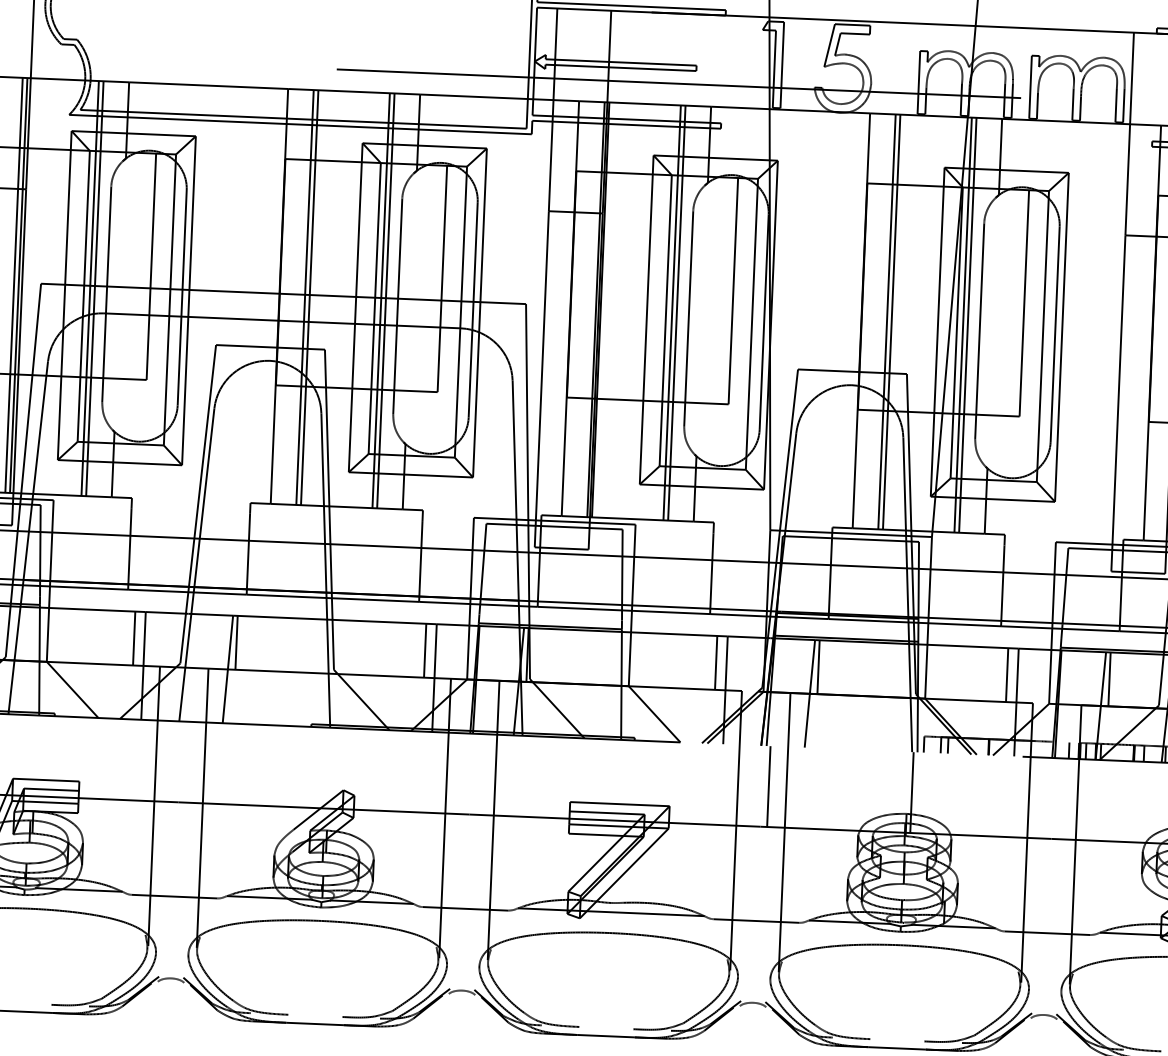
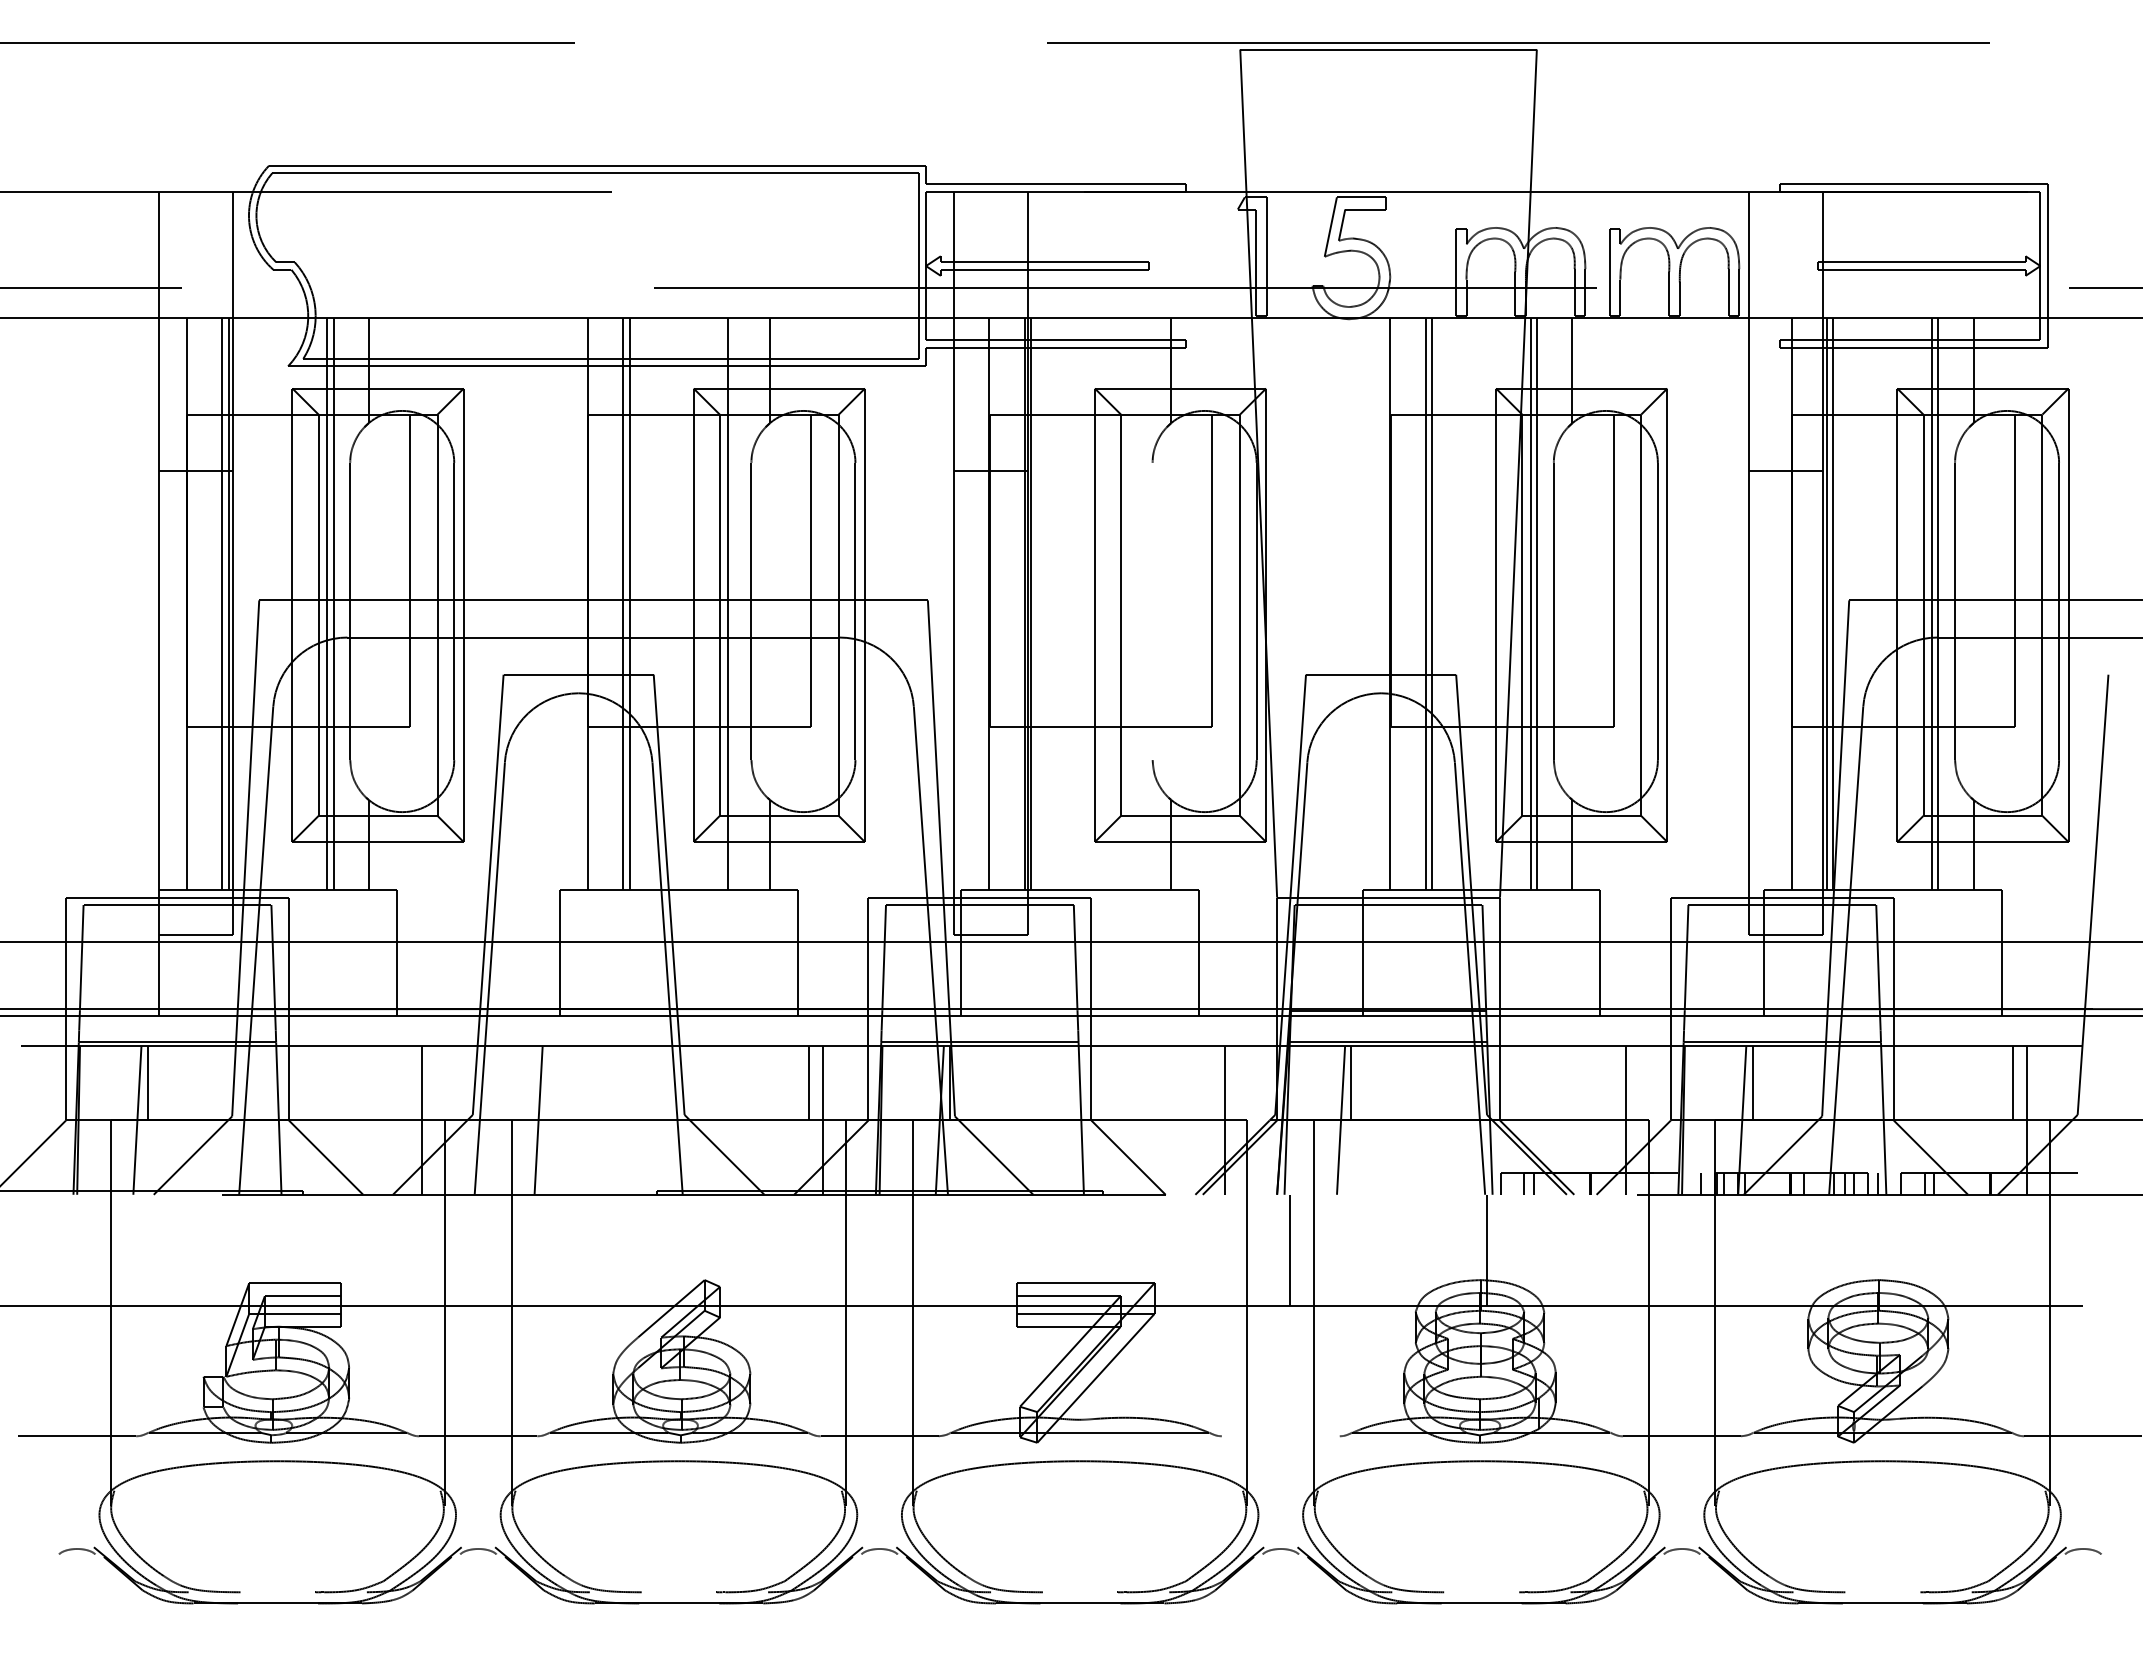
line: (385, 301) -> (734, 604), removed
line: (672, 313) -> (1129, 604), removed
line: (676, 313) -> (1135, 604), removed
line: (688, 318) -> (1152, 611), removed
line: (133, 638) -> (407, 1083), removed
line: (236, 642) -> (548, 1083), removed
line: (716, 663) -> (1210, 1083), removed
line: (1007, 675) -> (1611, 1083), removed
line: (756, 921) -> (1280, 1436), removed

